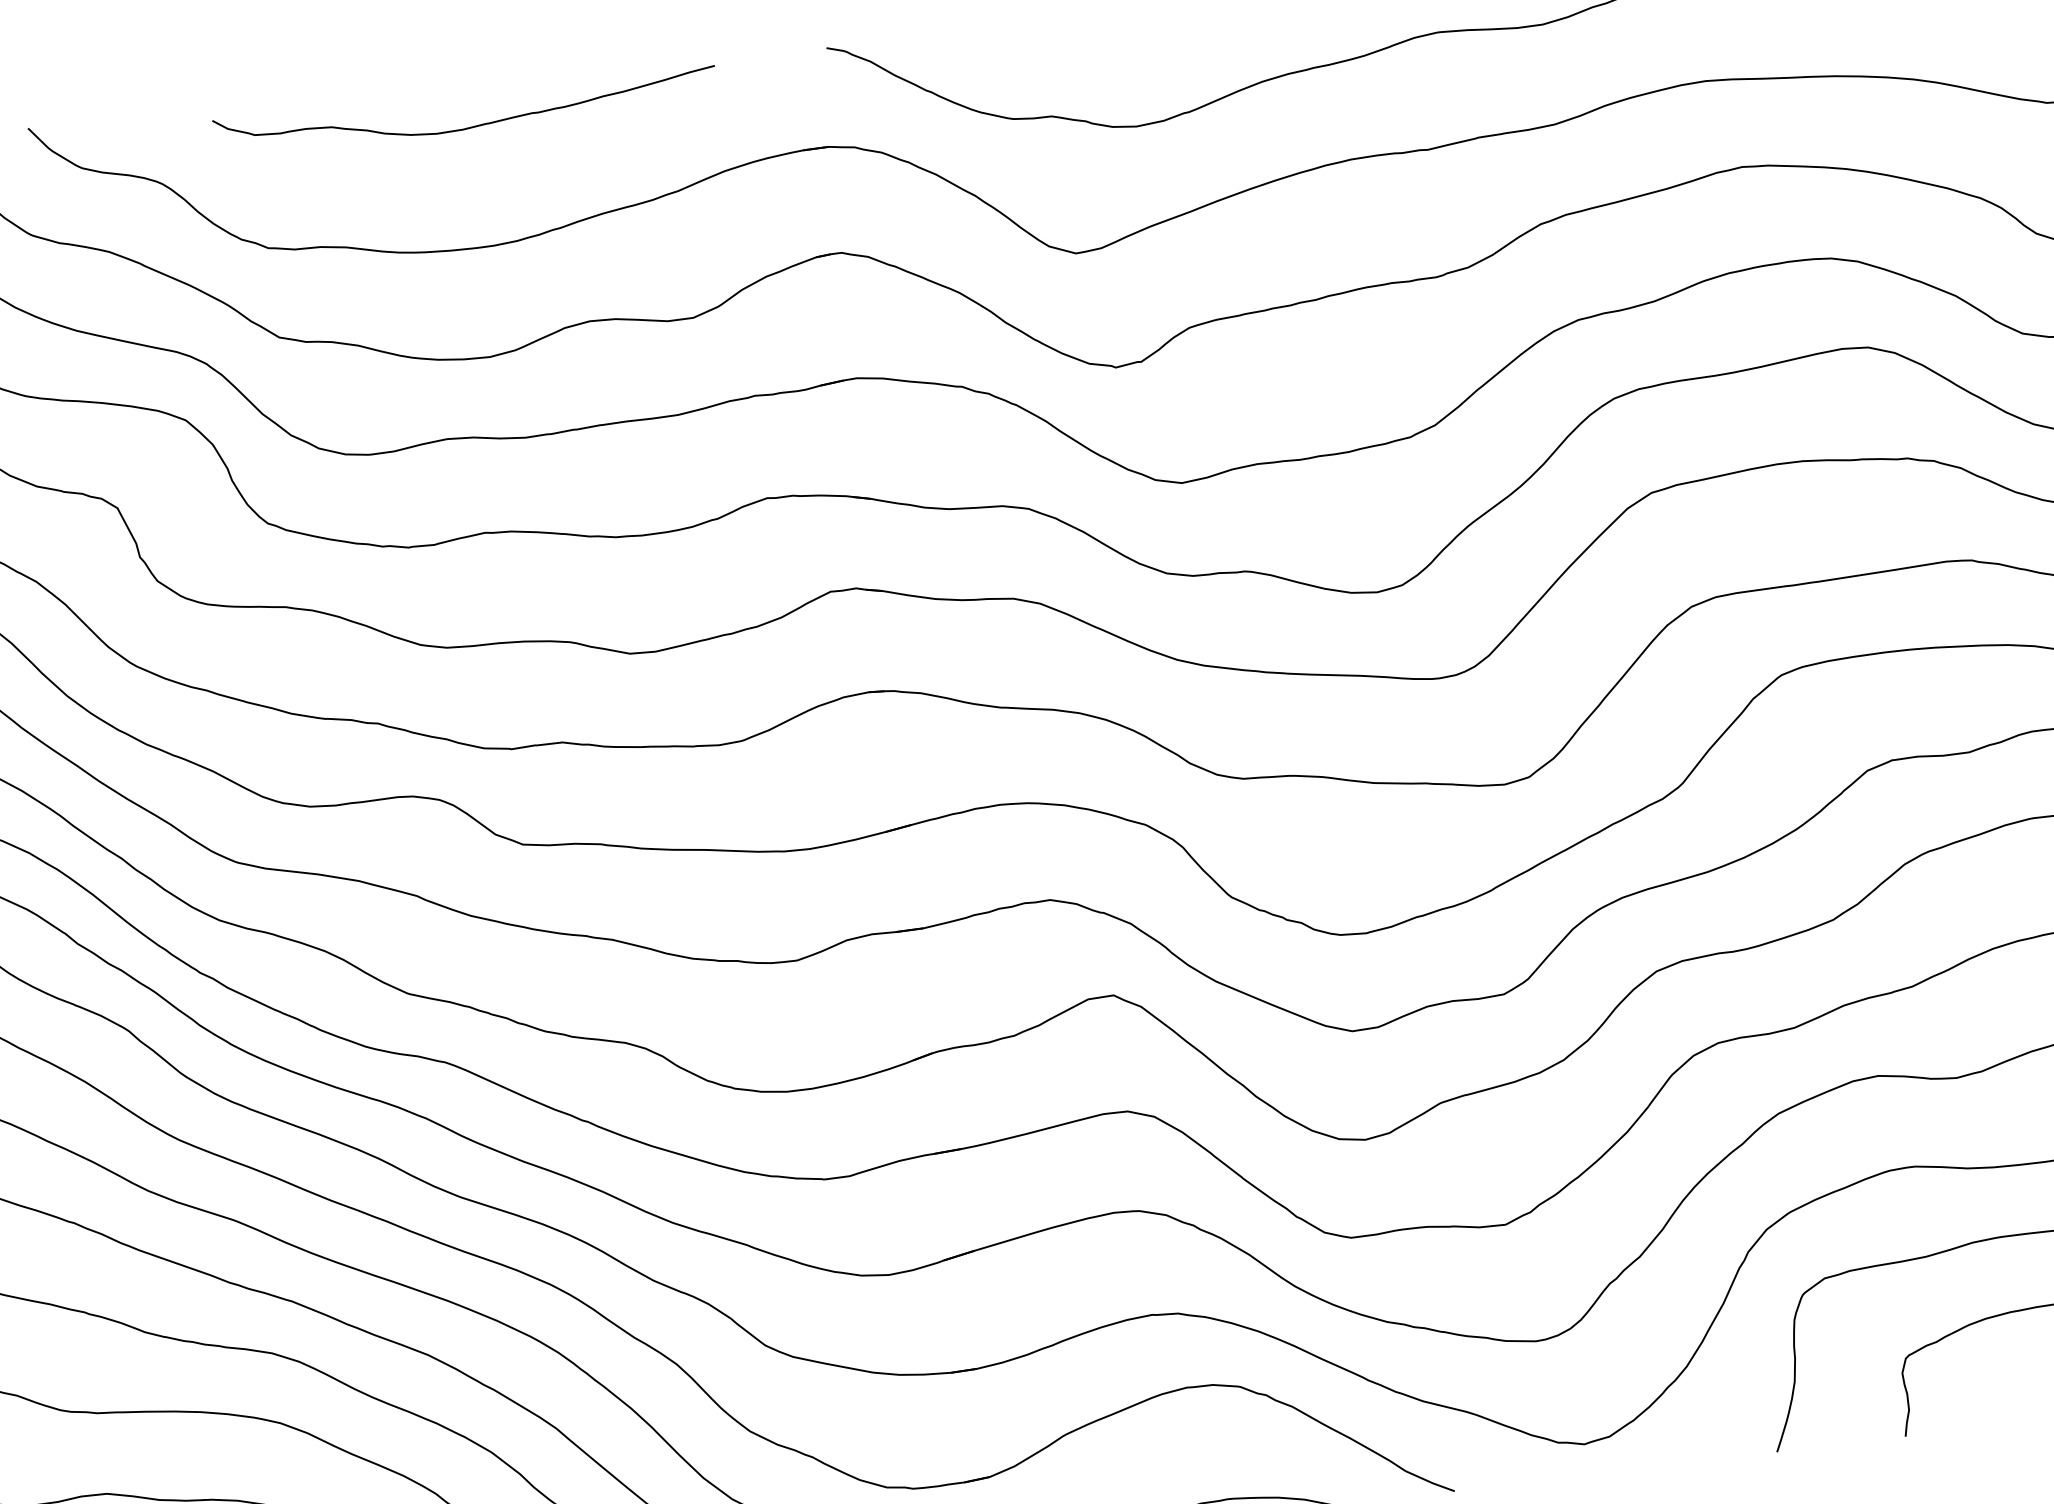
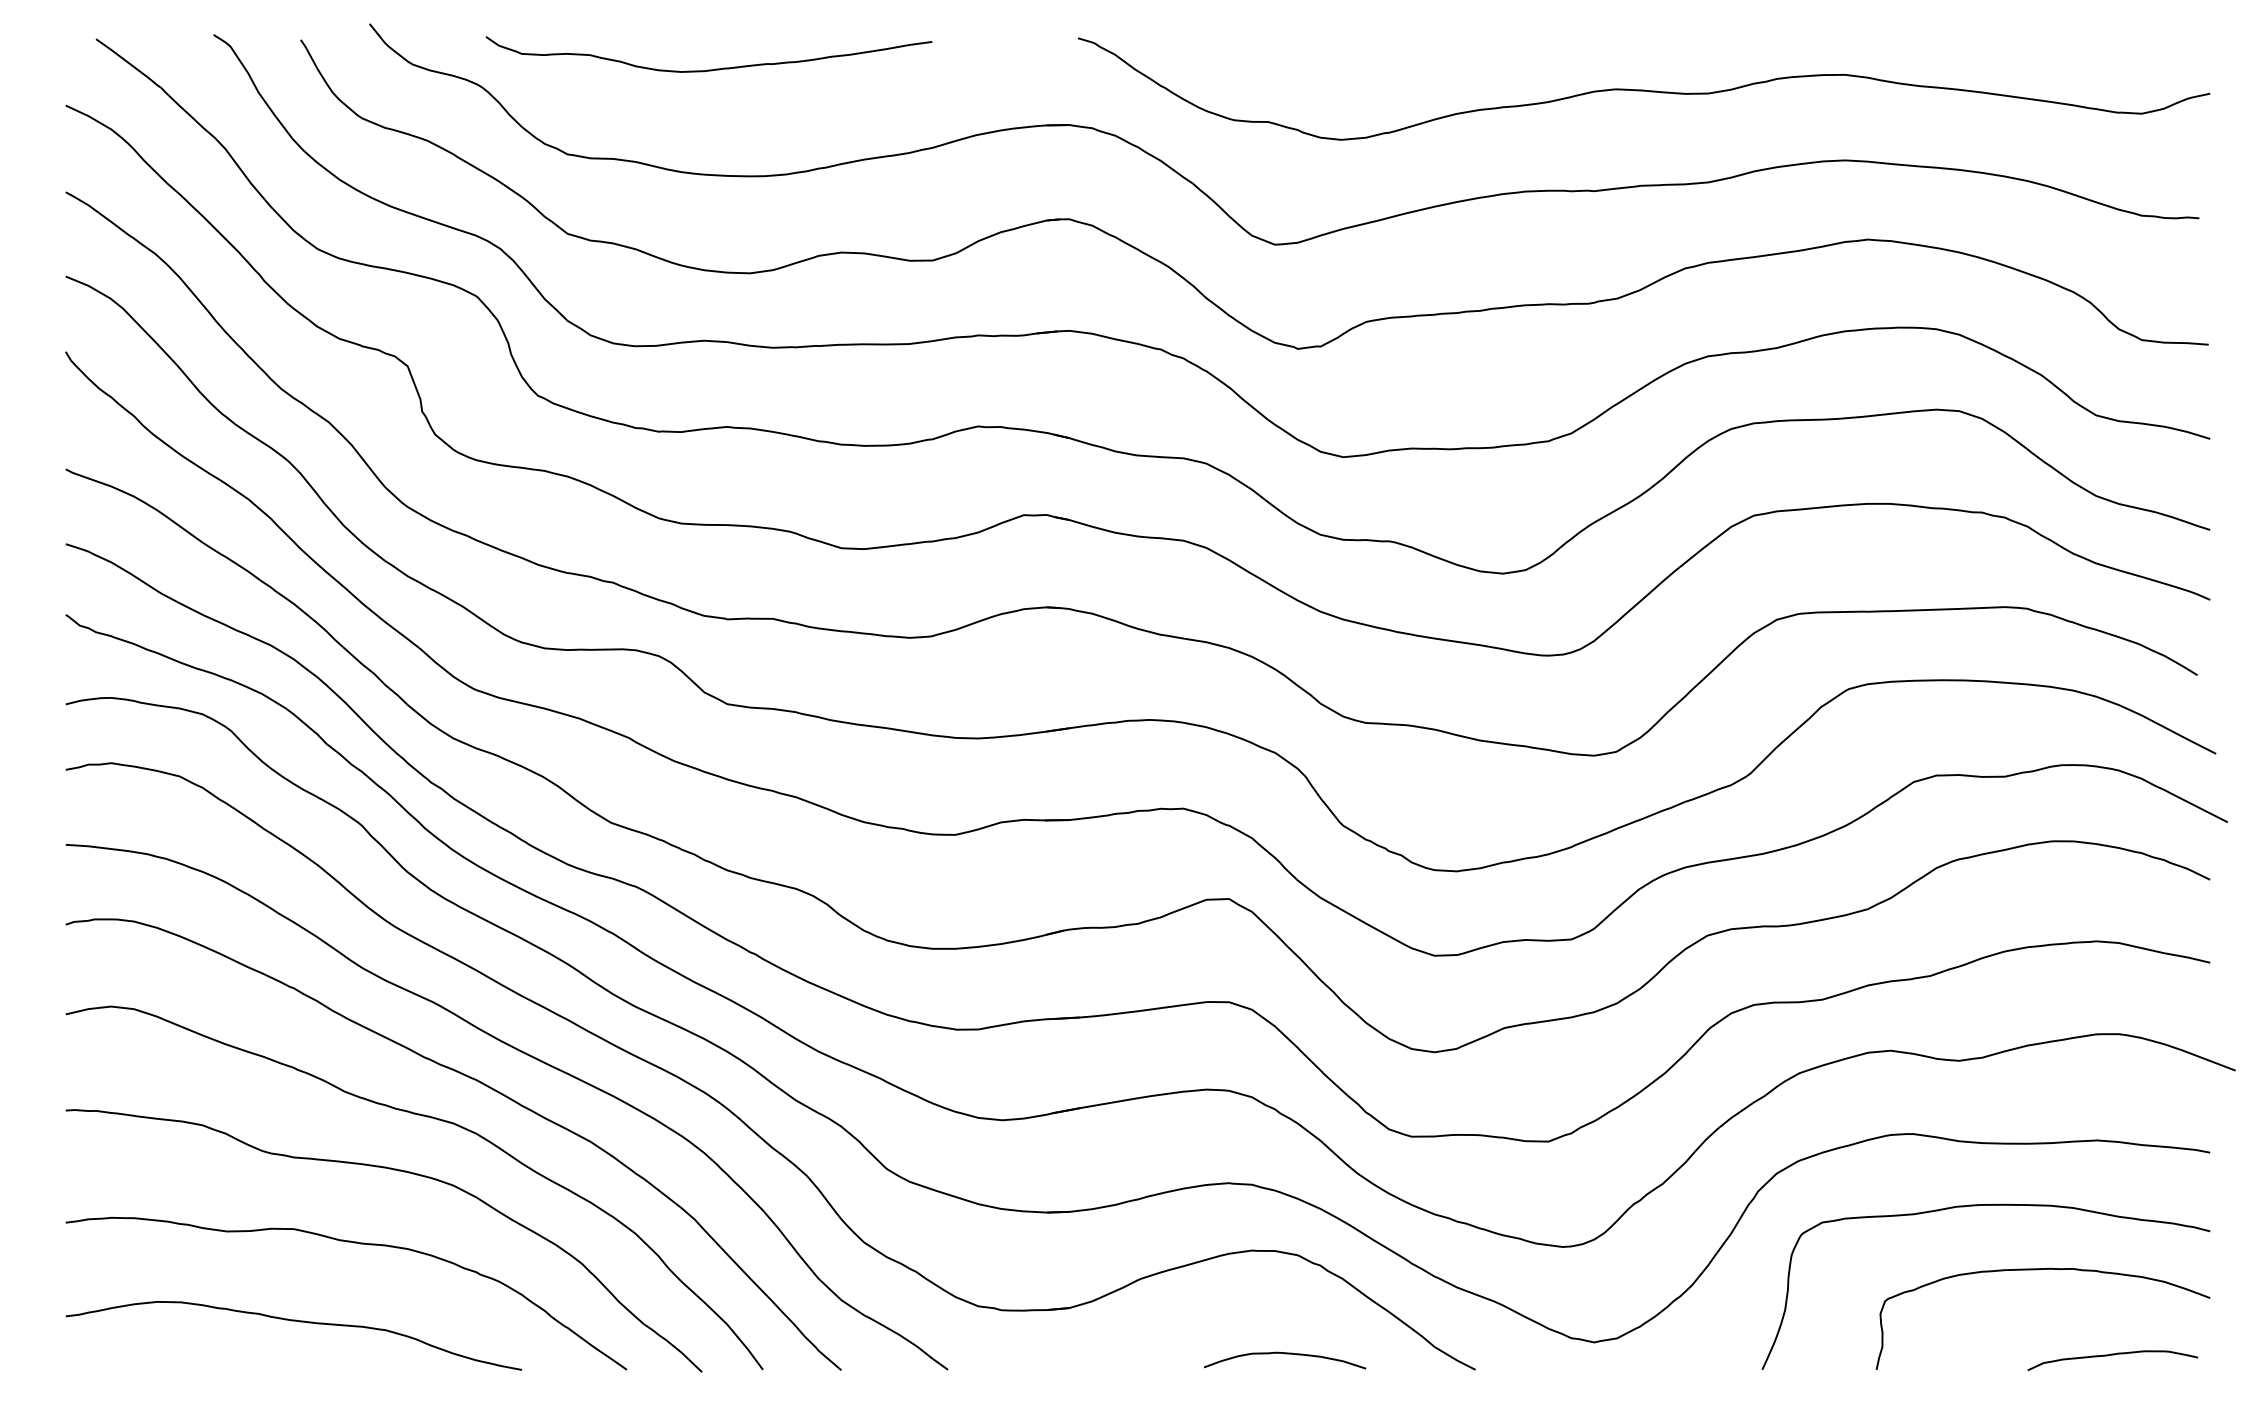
curve: (467, 127) -> (708, 69), moved

